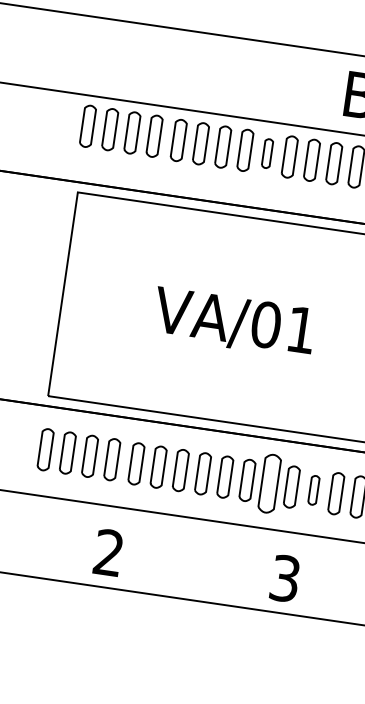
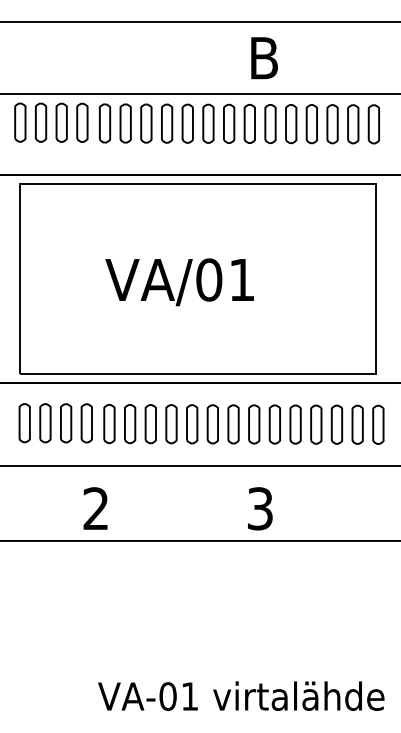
part: (267, 153) -> (187, 123), size x1.43
part: (269, 483) -> (233, 424), size x0.71
part: (313, 490) -> (274, 424), size x1.43

